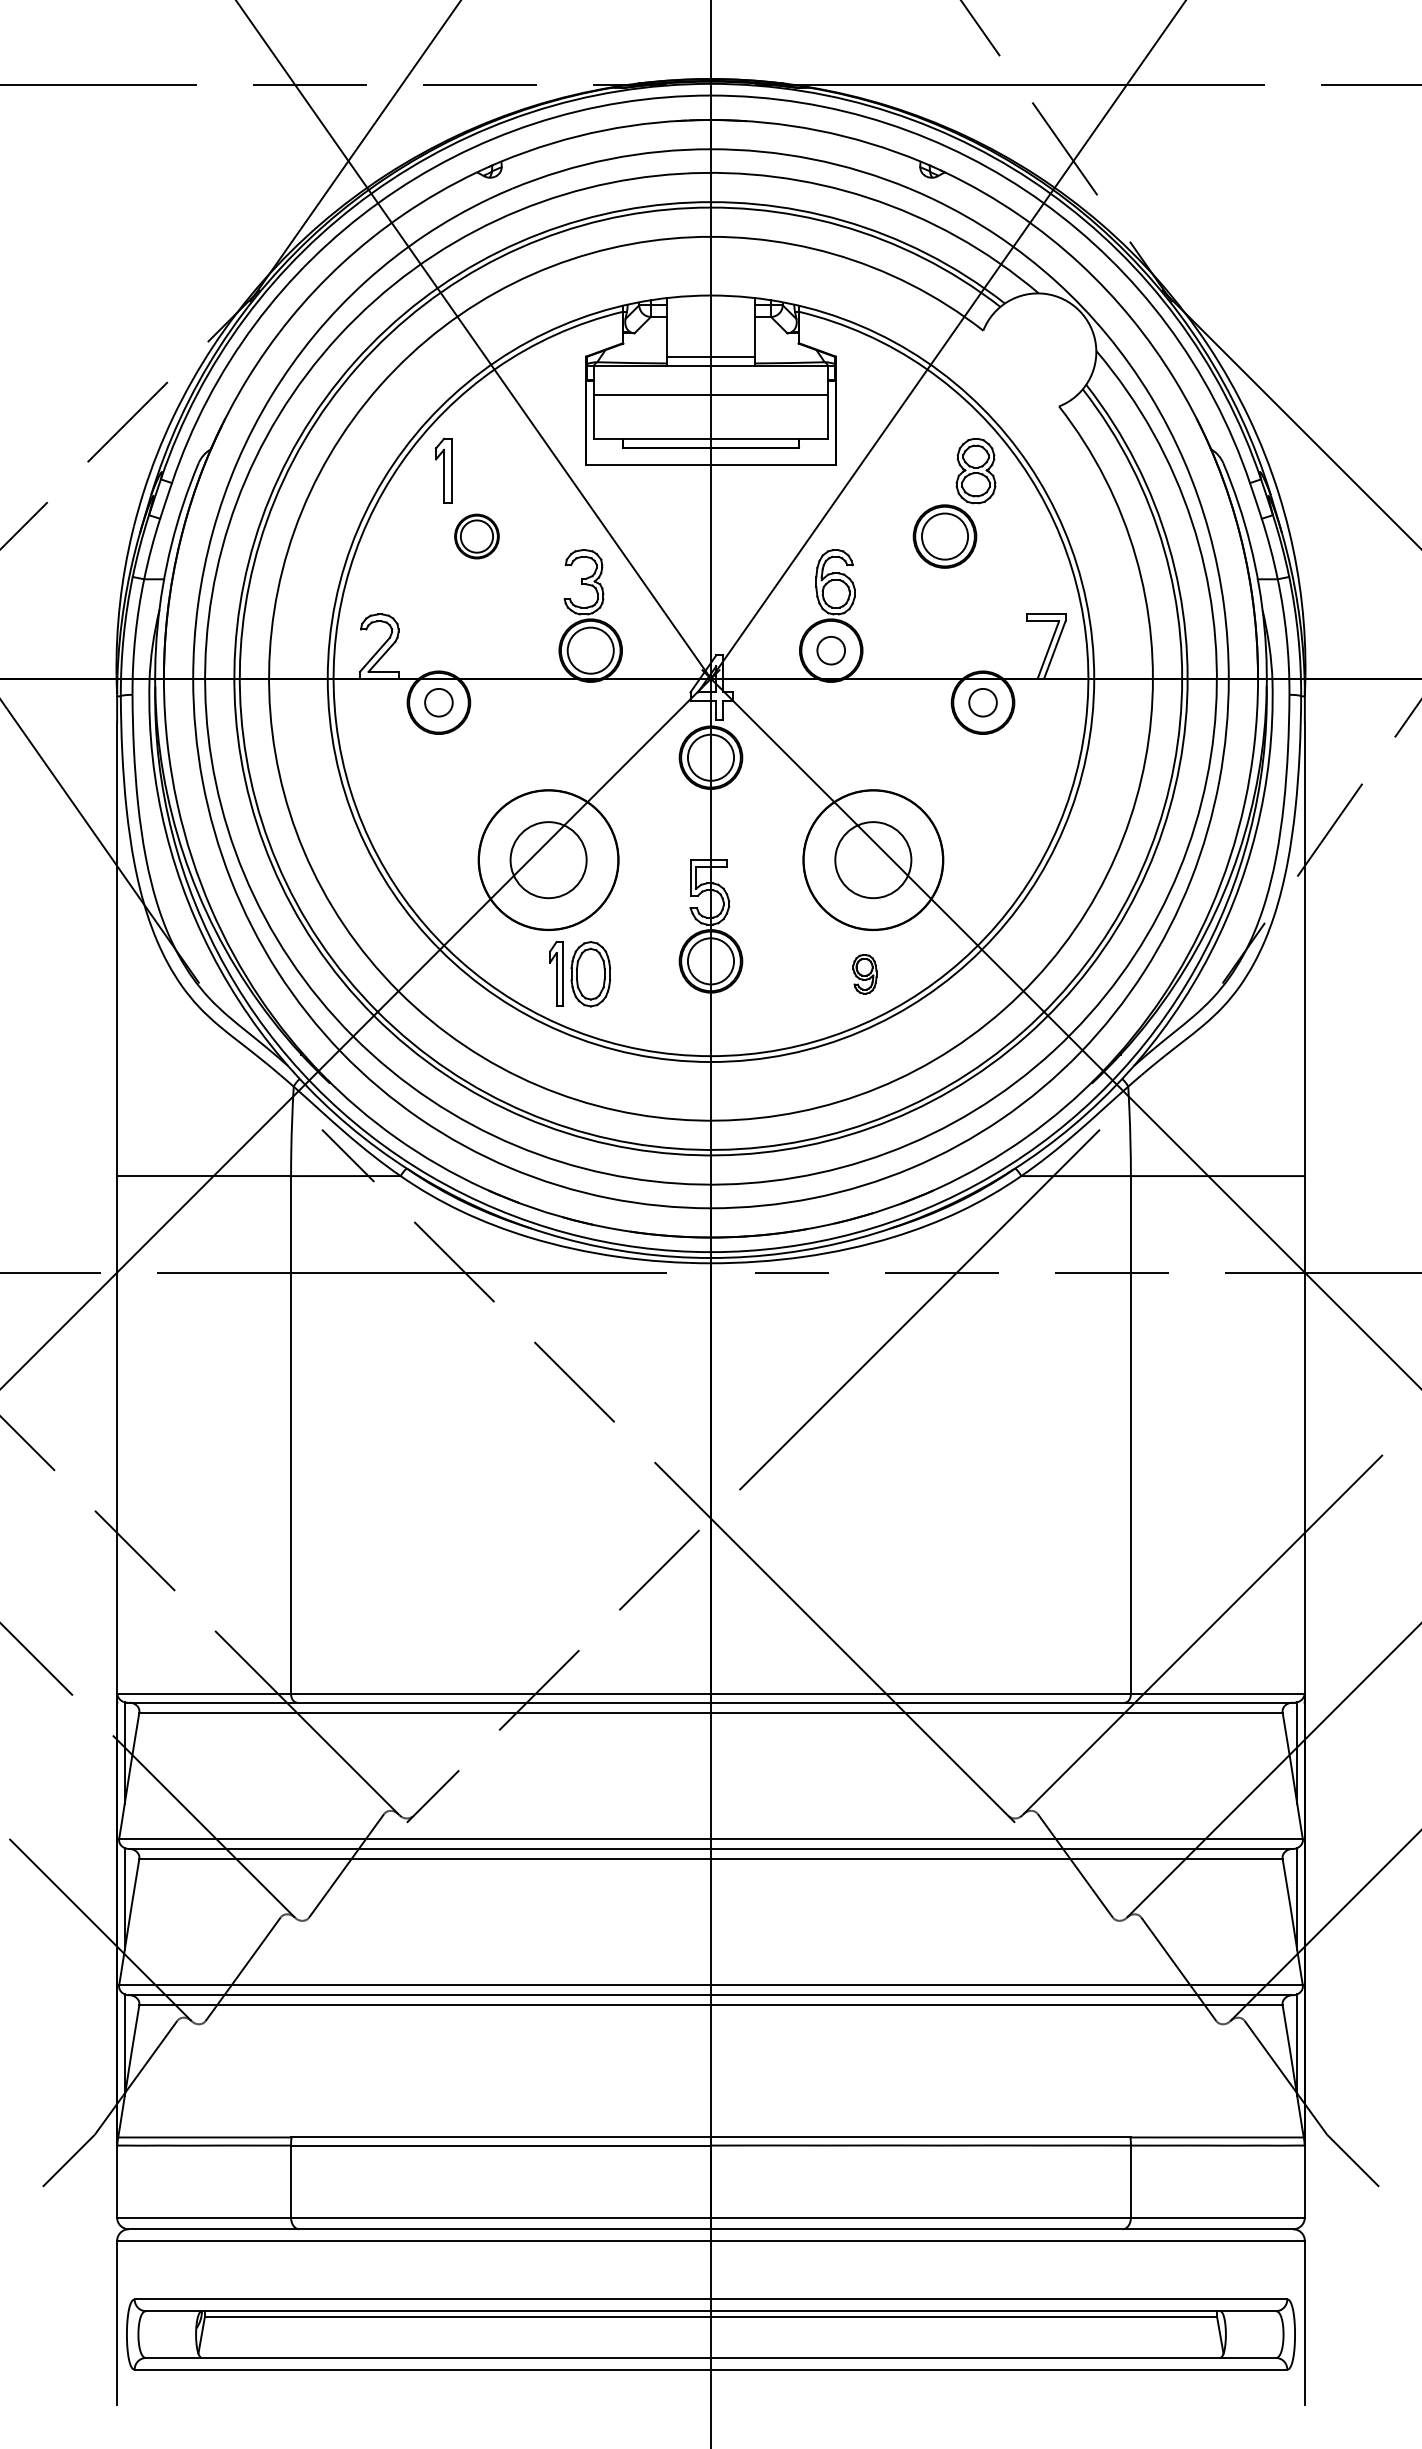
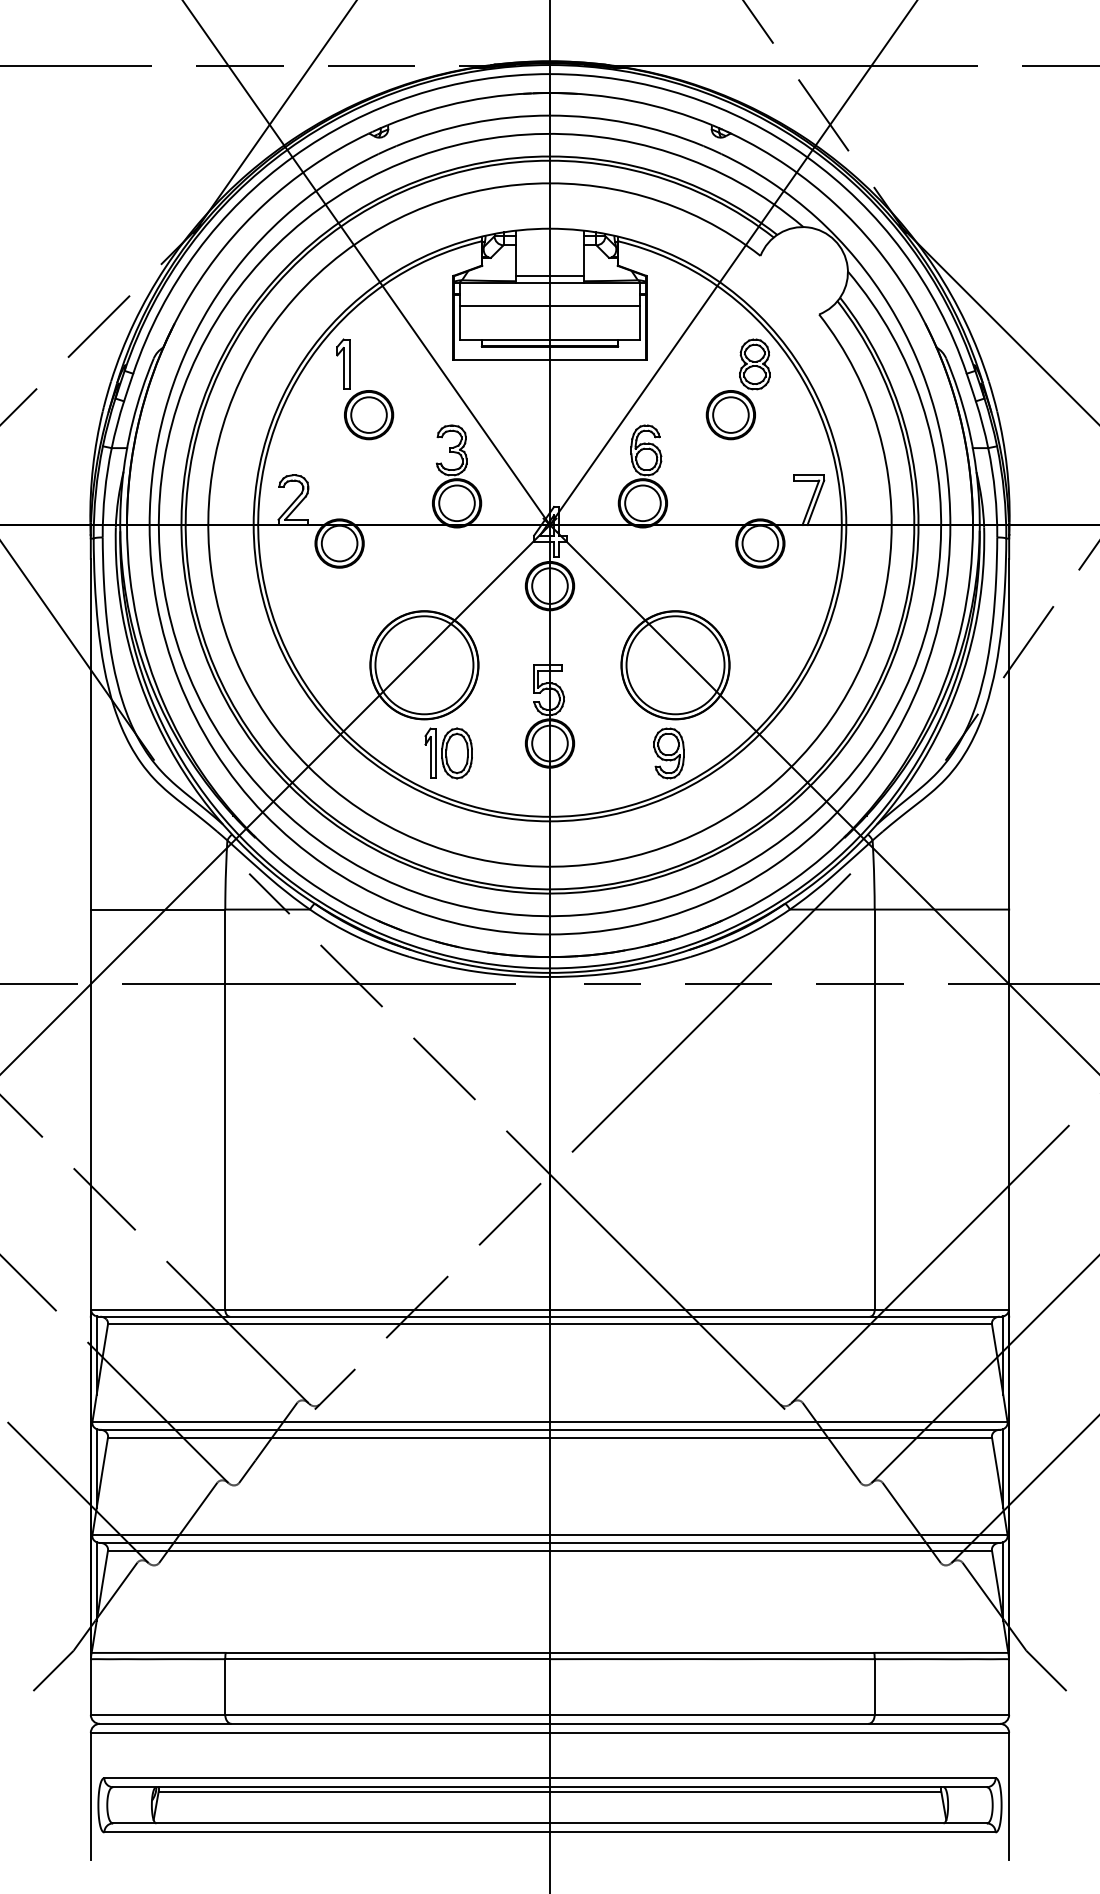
part: (476, 536) -> (368, 415), size x1.43
circle: (831, 650) -> (643, 503), size x1.67
circle: (438, 702) -> (339, 543), size x1.67
circle: (983, 702) -> (760, 543), size x1.67
circle: (548, 859) -> (424, 664), size x1.67
circle: (872, 859) -> (674, 664), size x1.67
part: (864, 974) -> (668, 753), size x1.67

